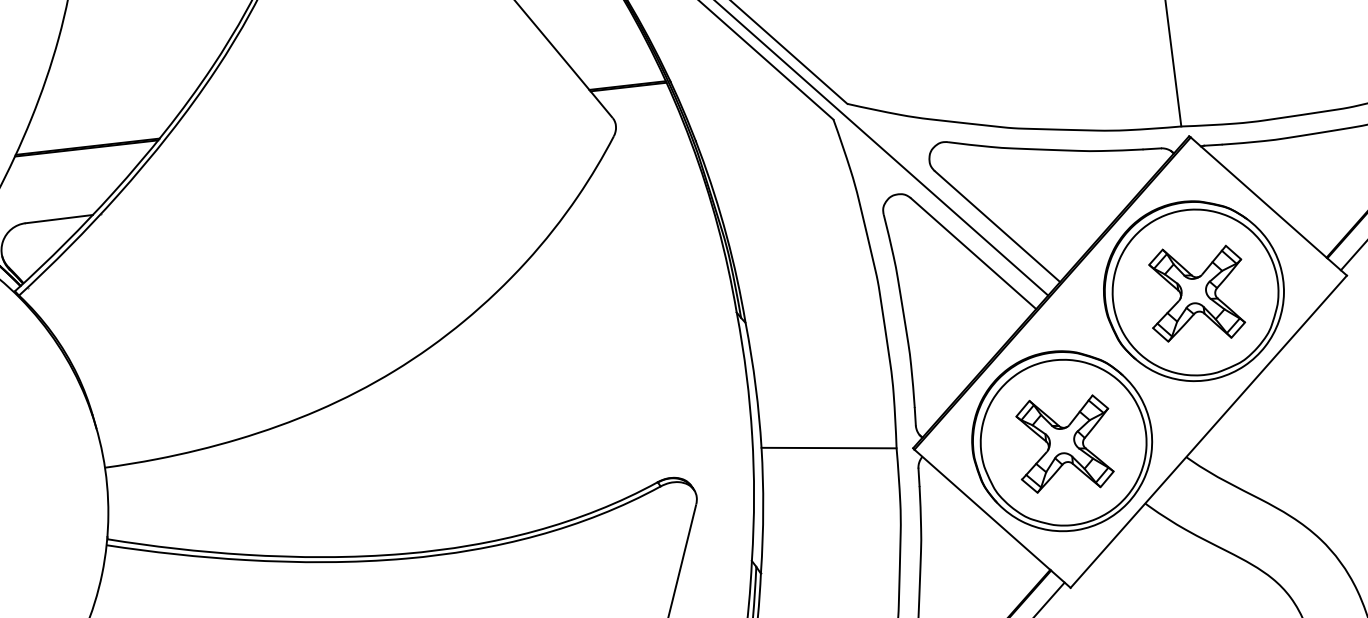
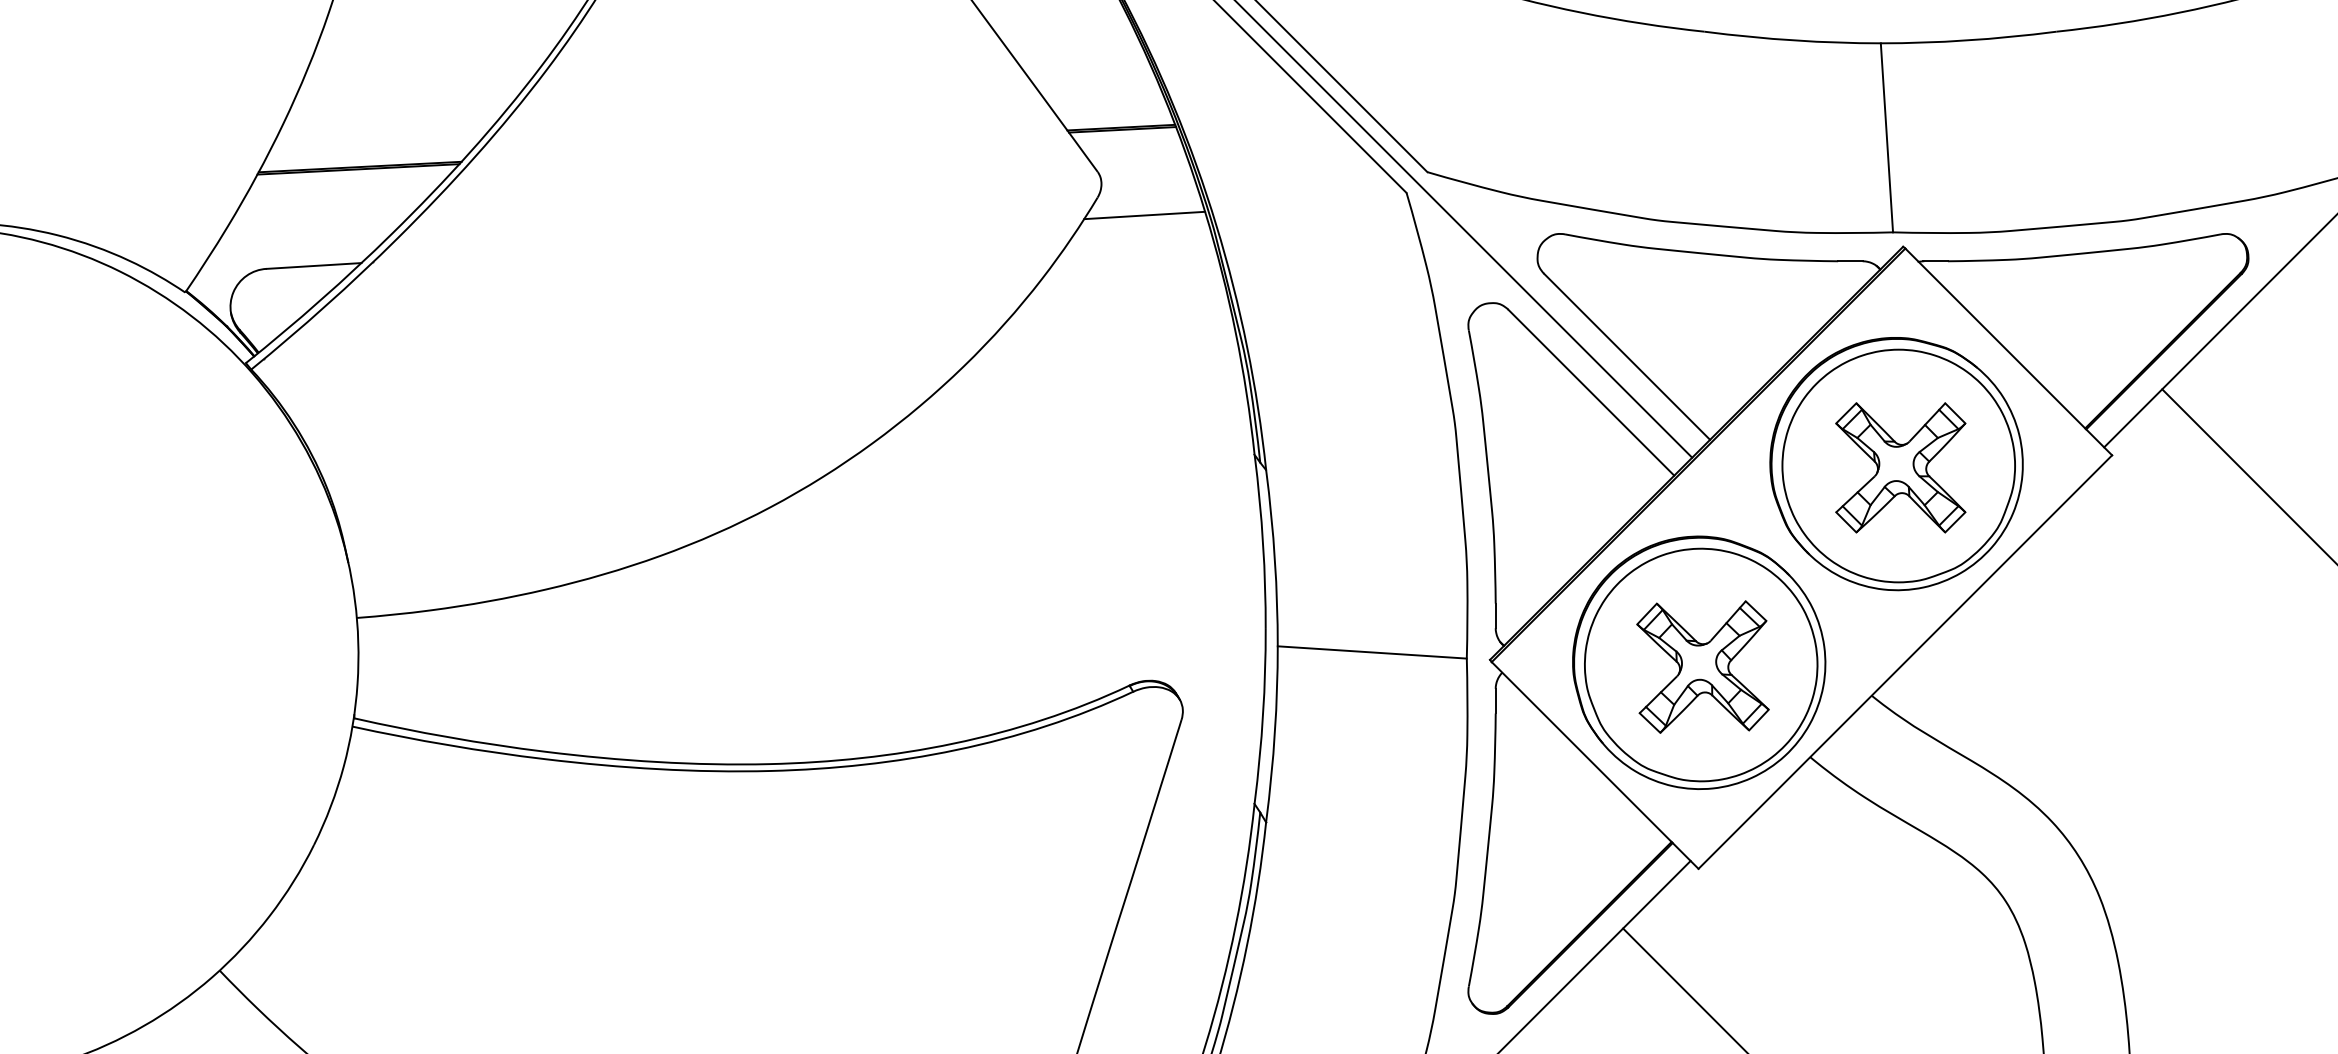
line: (647, 147) -> (1144, 215), added

